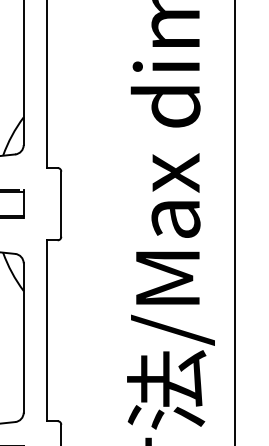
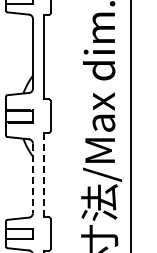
line: (46, 329) -> (43, 174), solid -> dashed
line: (22, 338) -> (32, 178), solid -> dashed

